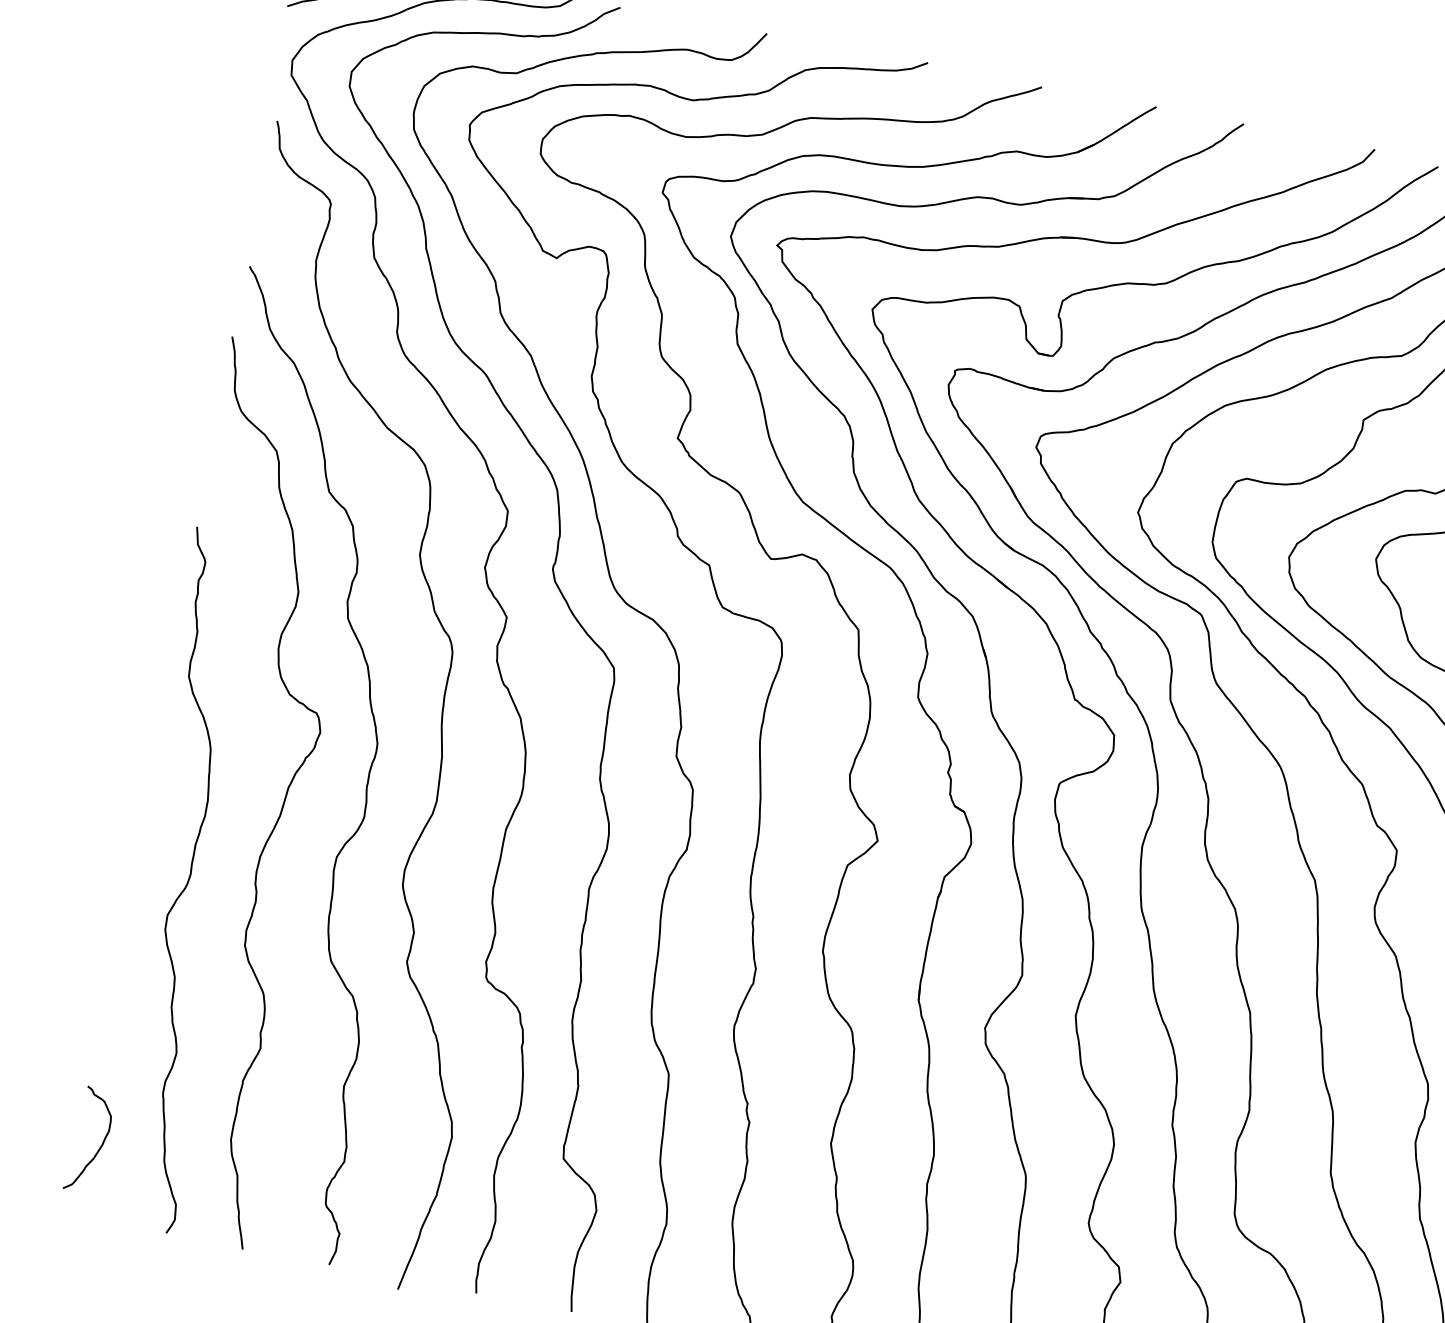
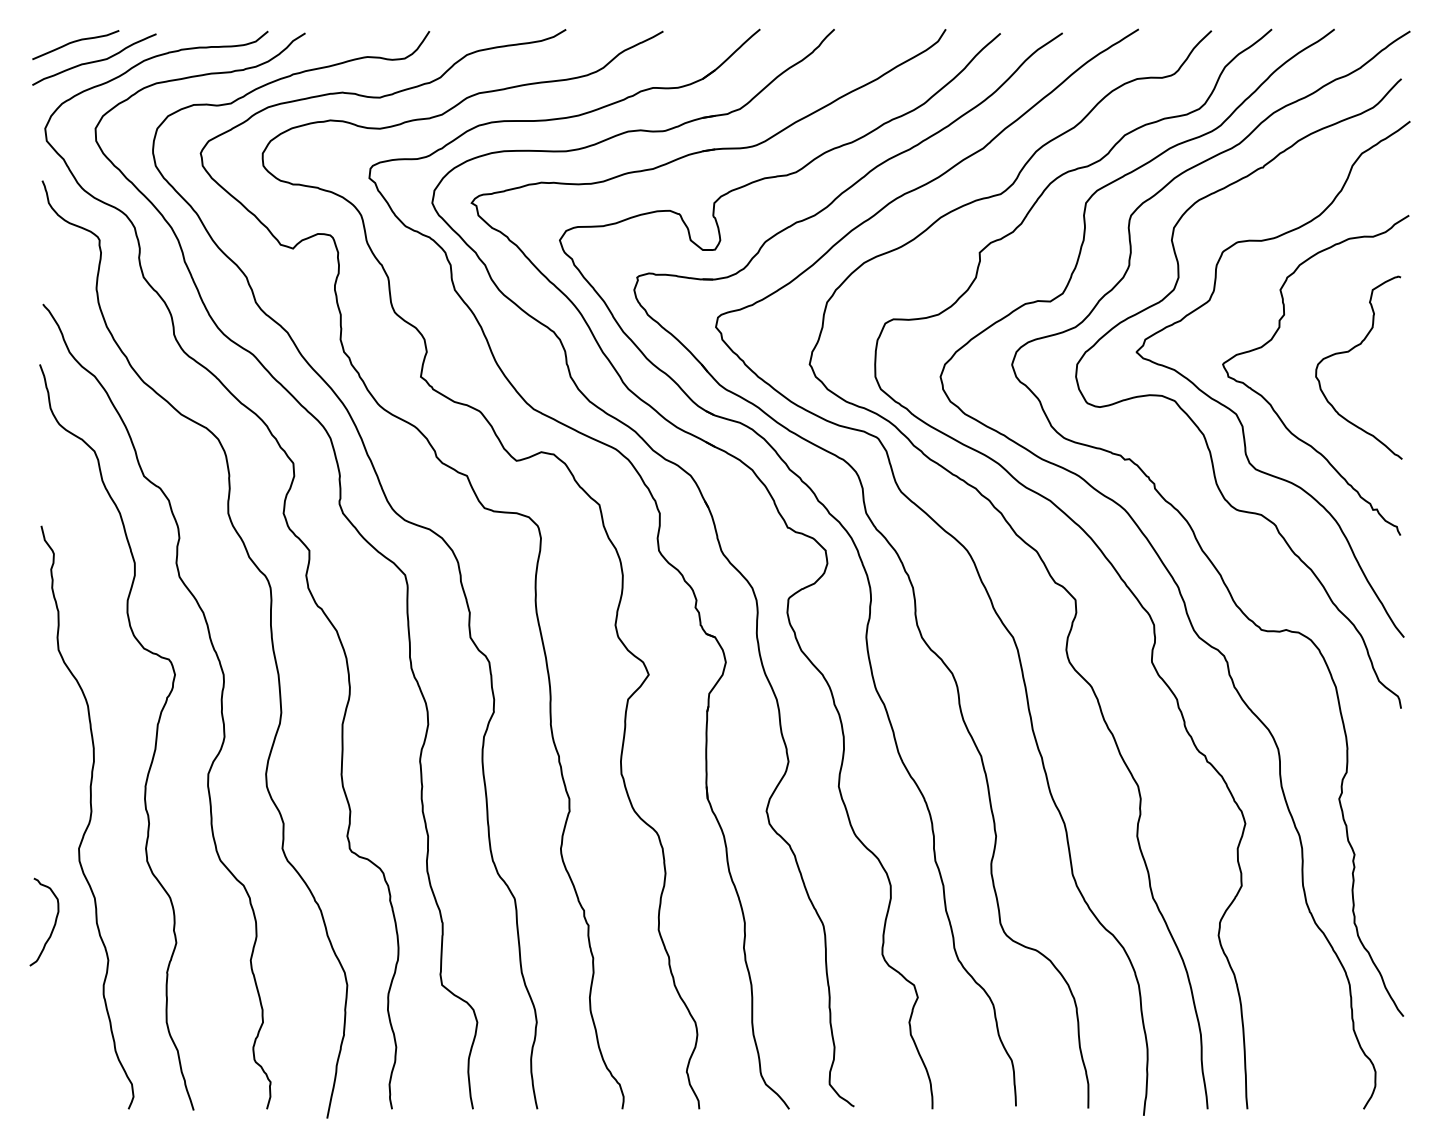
curve: (100, 1146) -> (53, 925), moved

